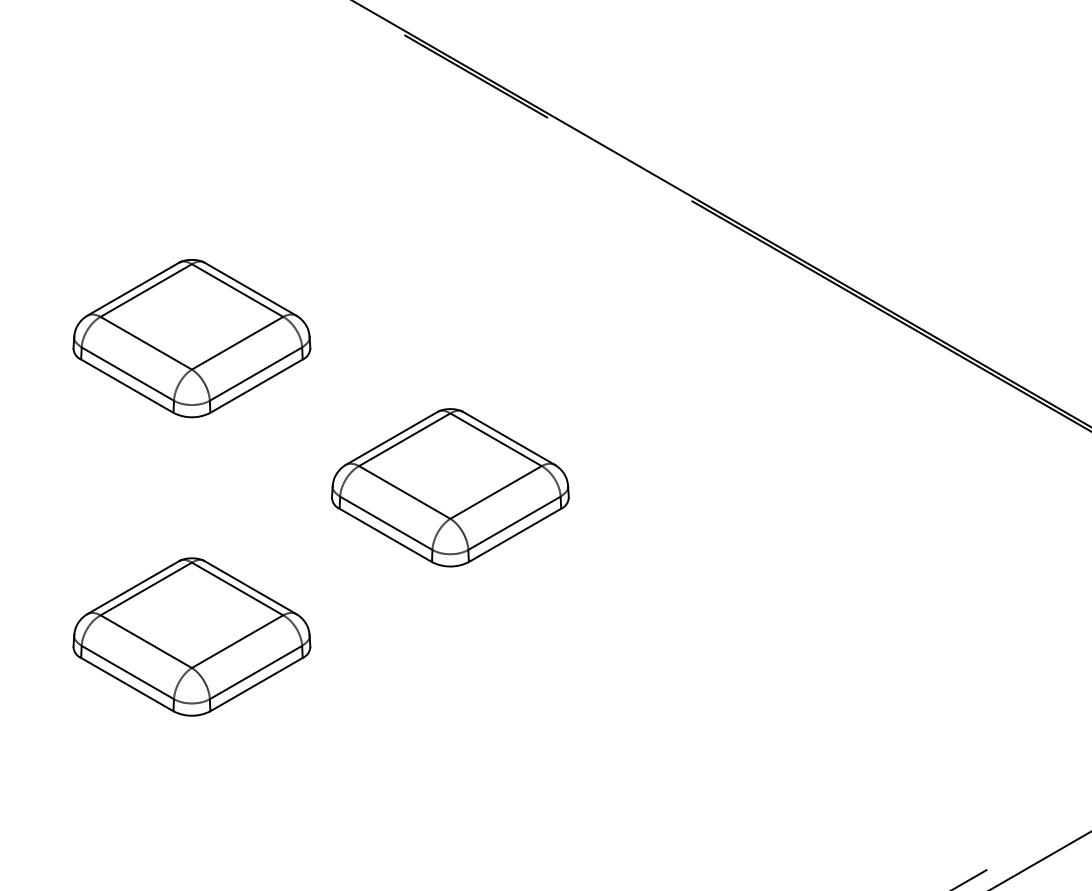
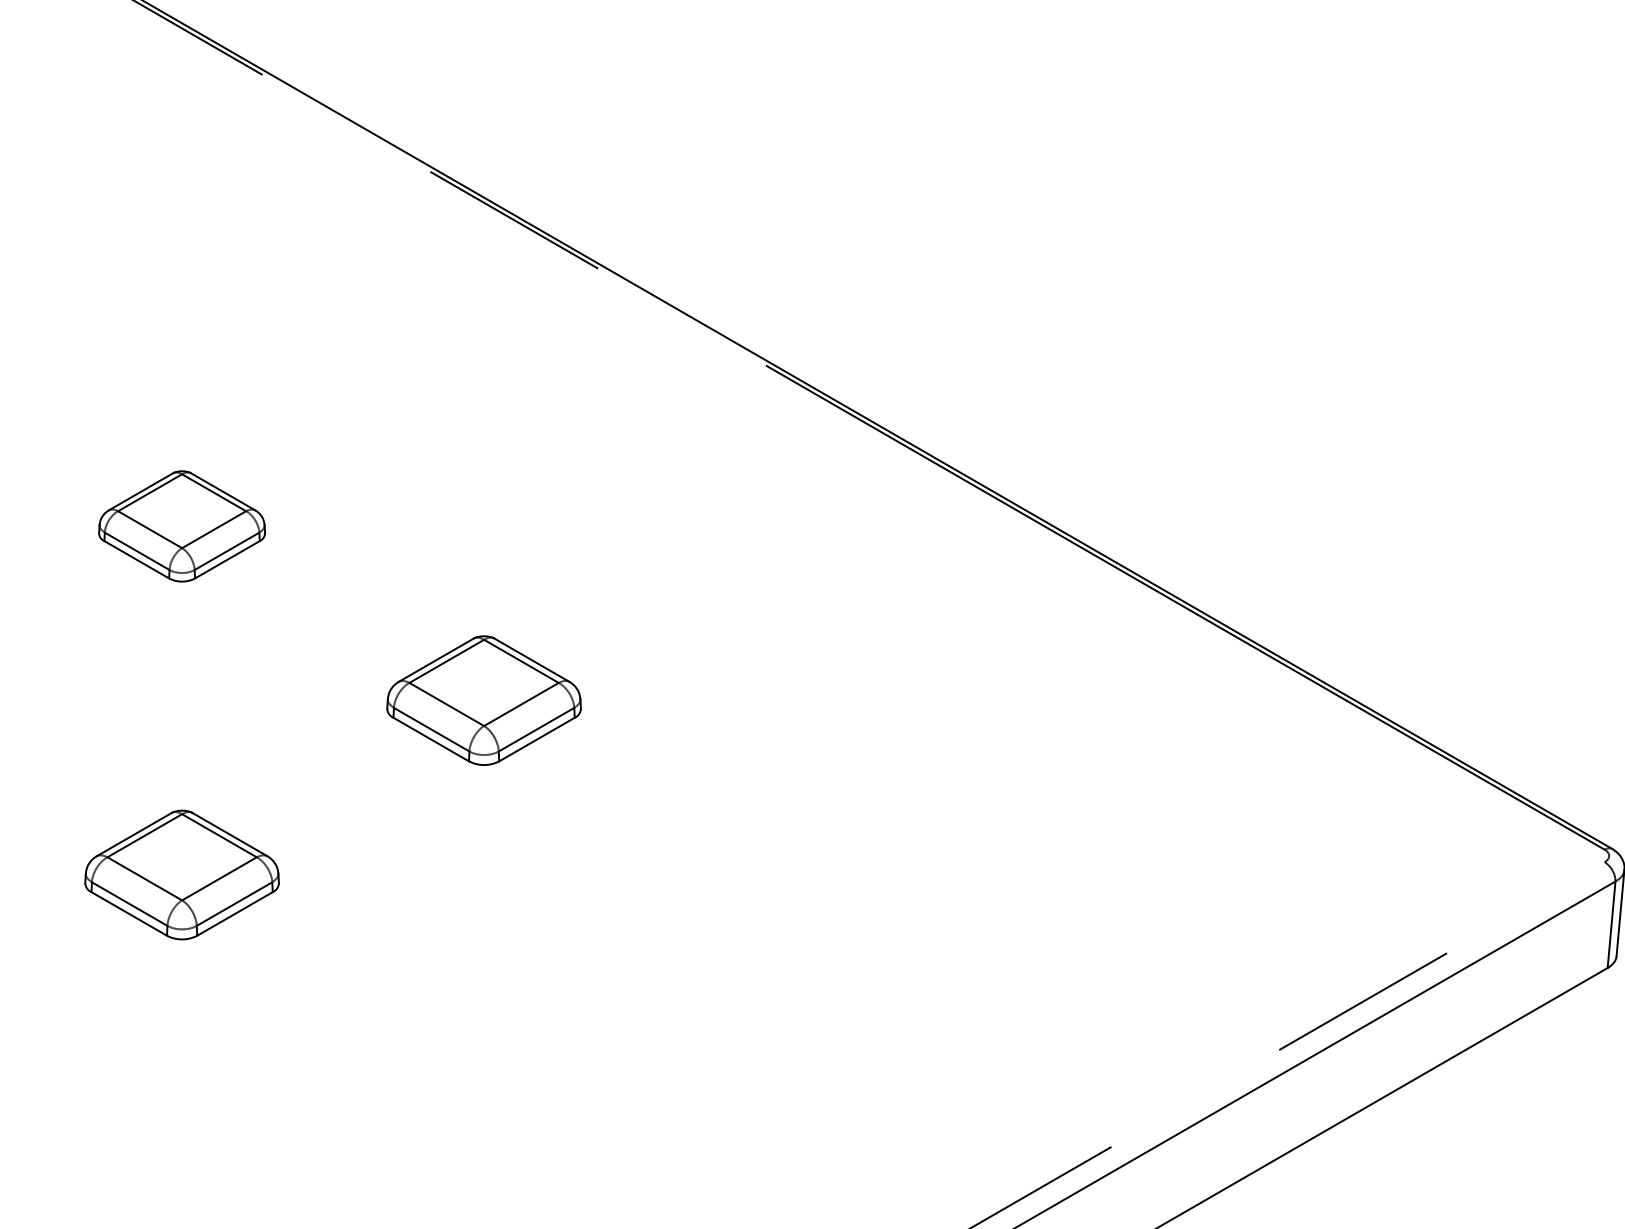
part: (191, 338) -> (181, 526), size x0.6
part: (449, 487) -> (483, 700), size x0.7
part: (191, 636) -> (181, 874), size x0.7

